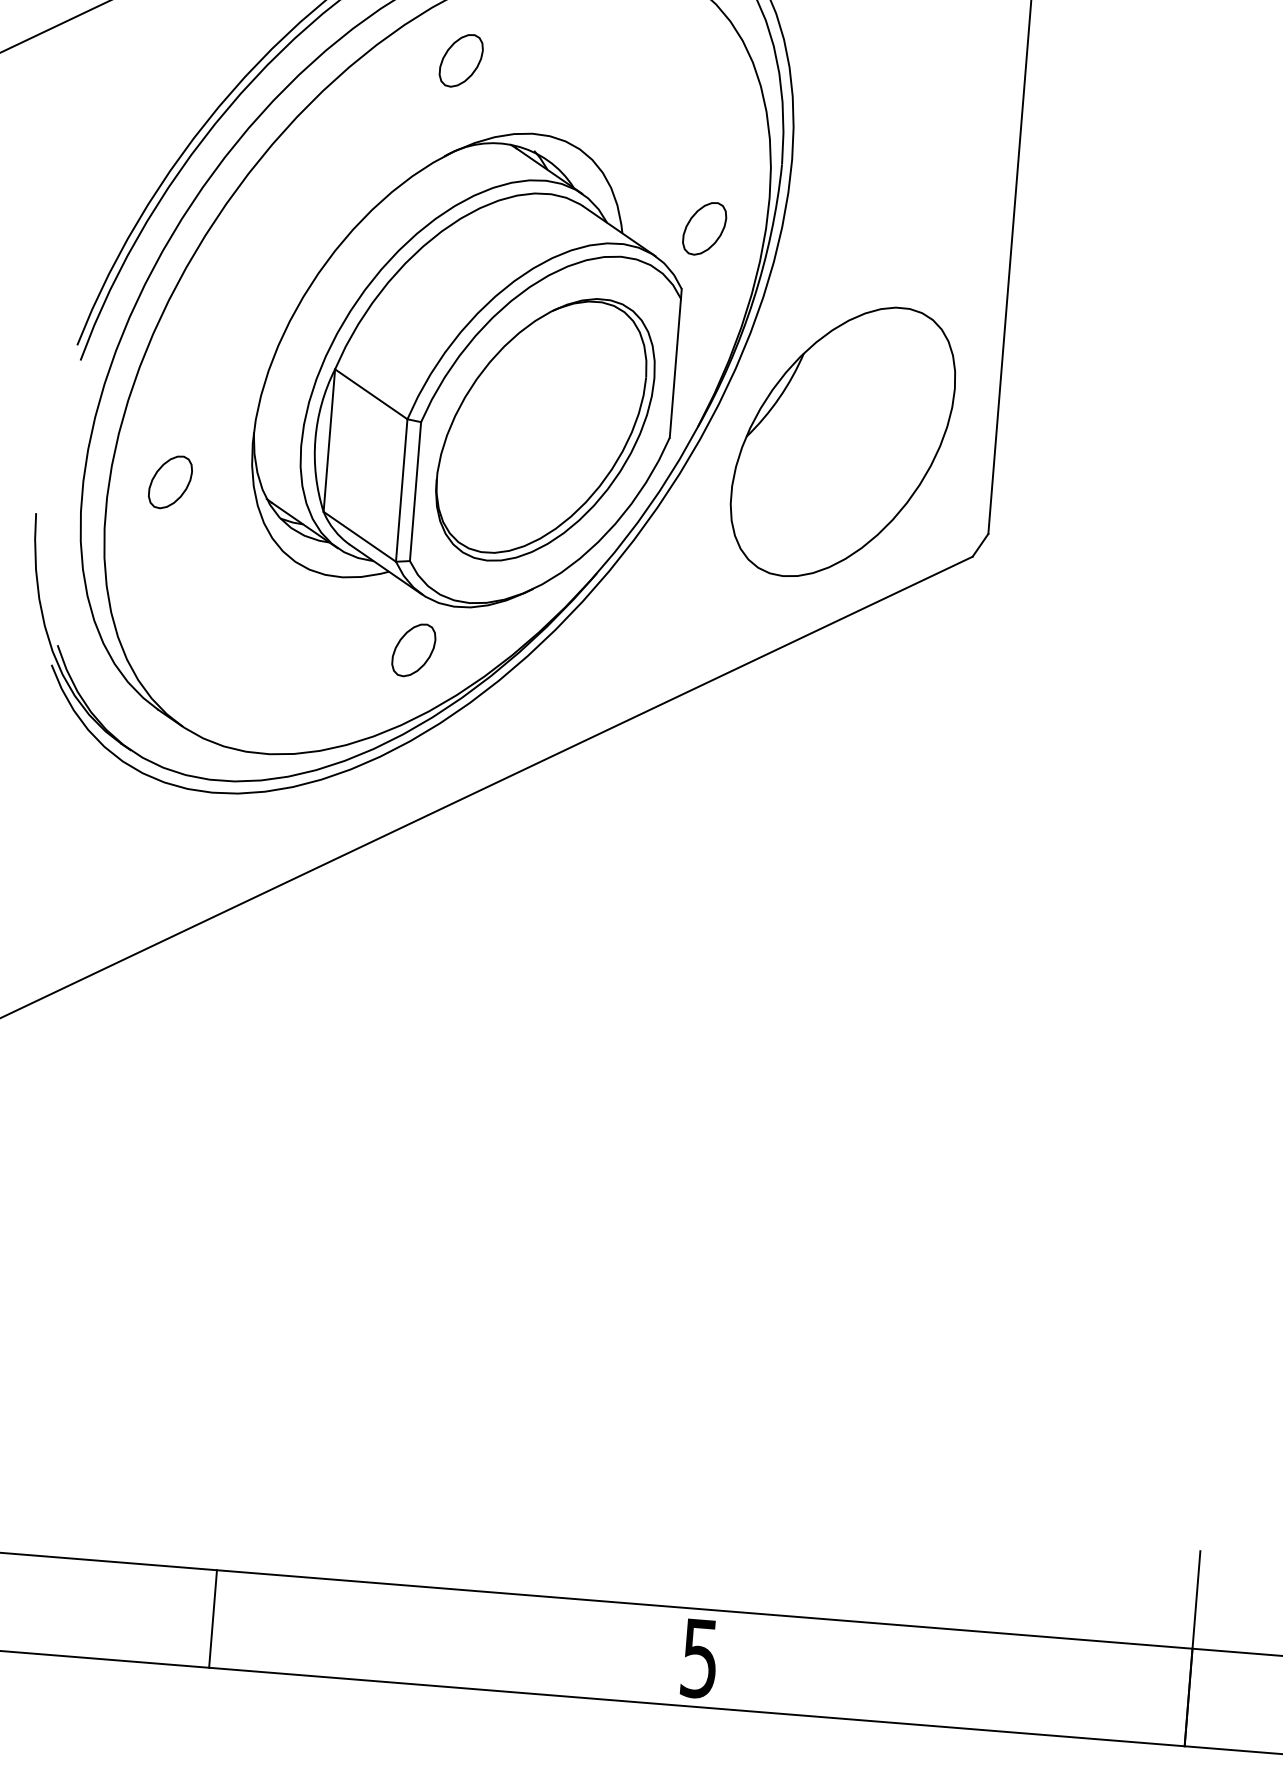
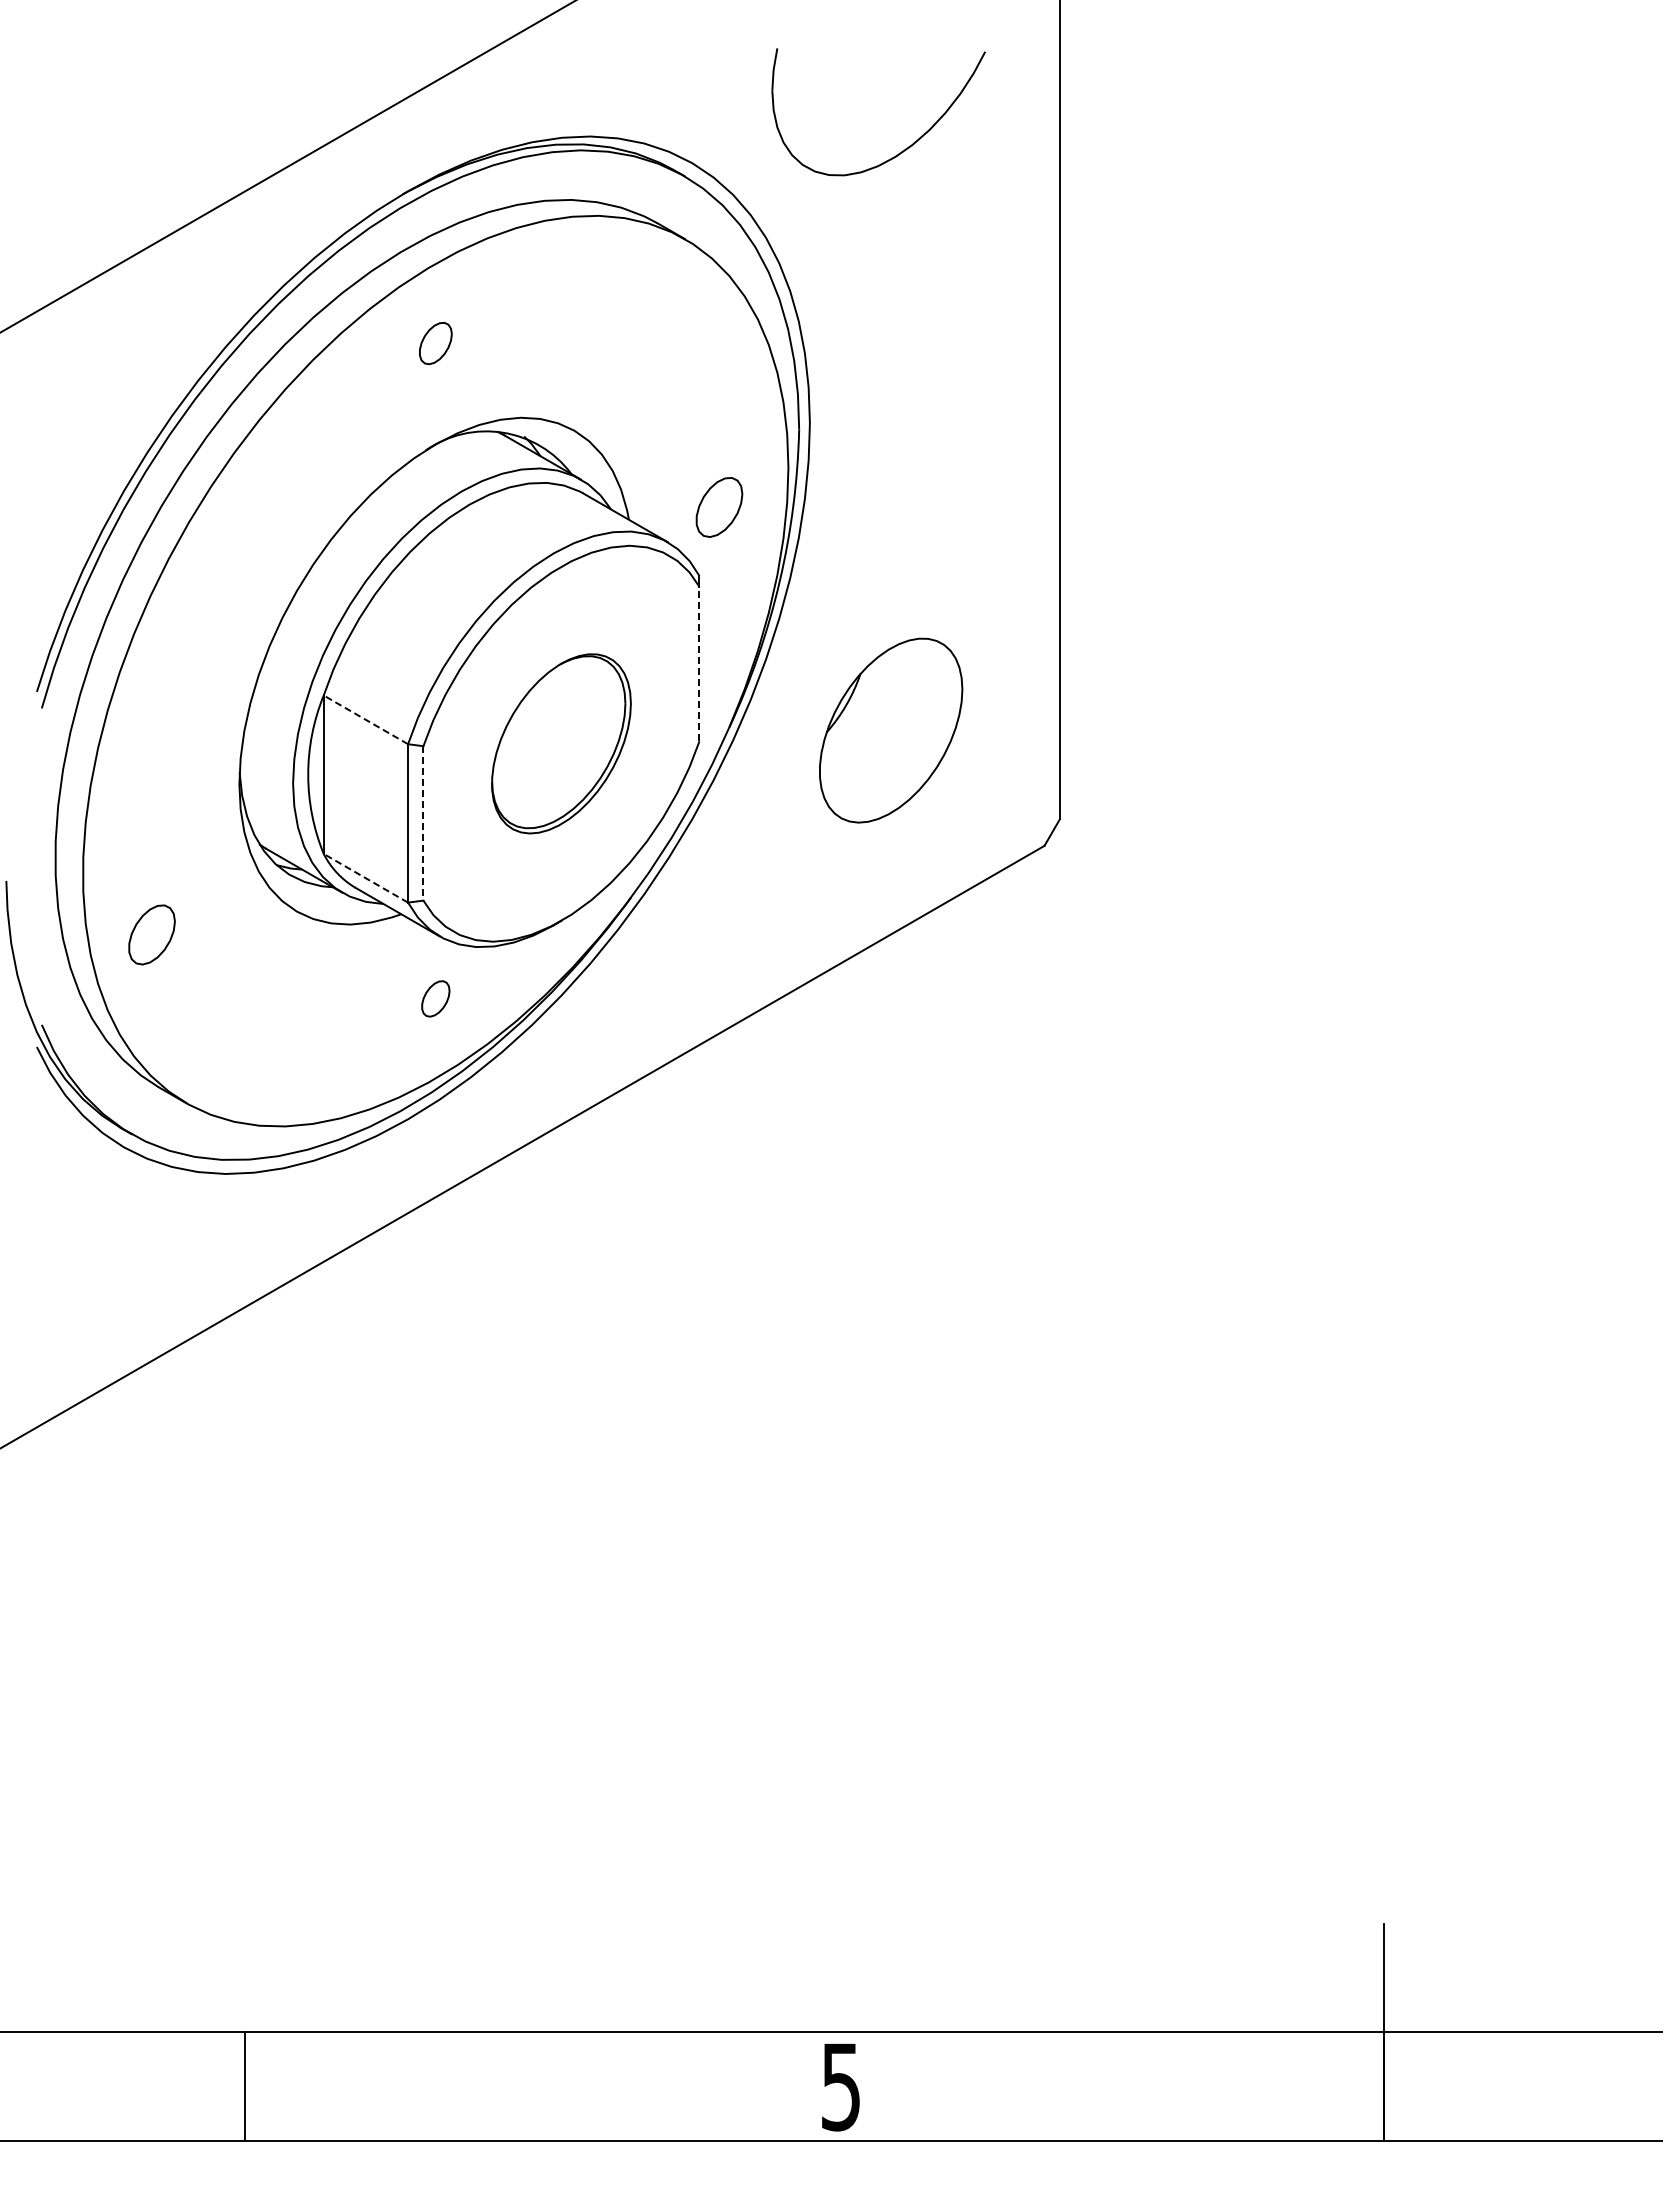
part: (461, 60) -> (435, 343), size x0.7
line: (675, 367) -> (699, 663), solid -> dashed
line: (370, 393) -> (365, 719), solid -> dashed
part: (545, 429) -> (561, 743), size x0.6
part: (842, 441) -> (890, 730), size x0.6
part: (170, 481) -> (151, 934), moved
line: (415, 491) -> (423, 823), solid -> dashed
line: (359, 536) -> (365, 878), solid -> dashed
part: (413, 649) -> (435, 998), size x0.6
line: (213, 1618) -> (245, 2086), moved

